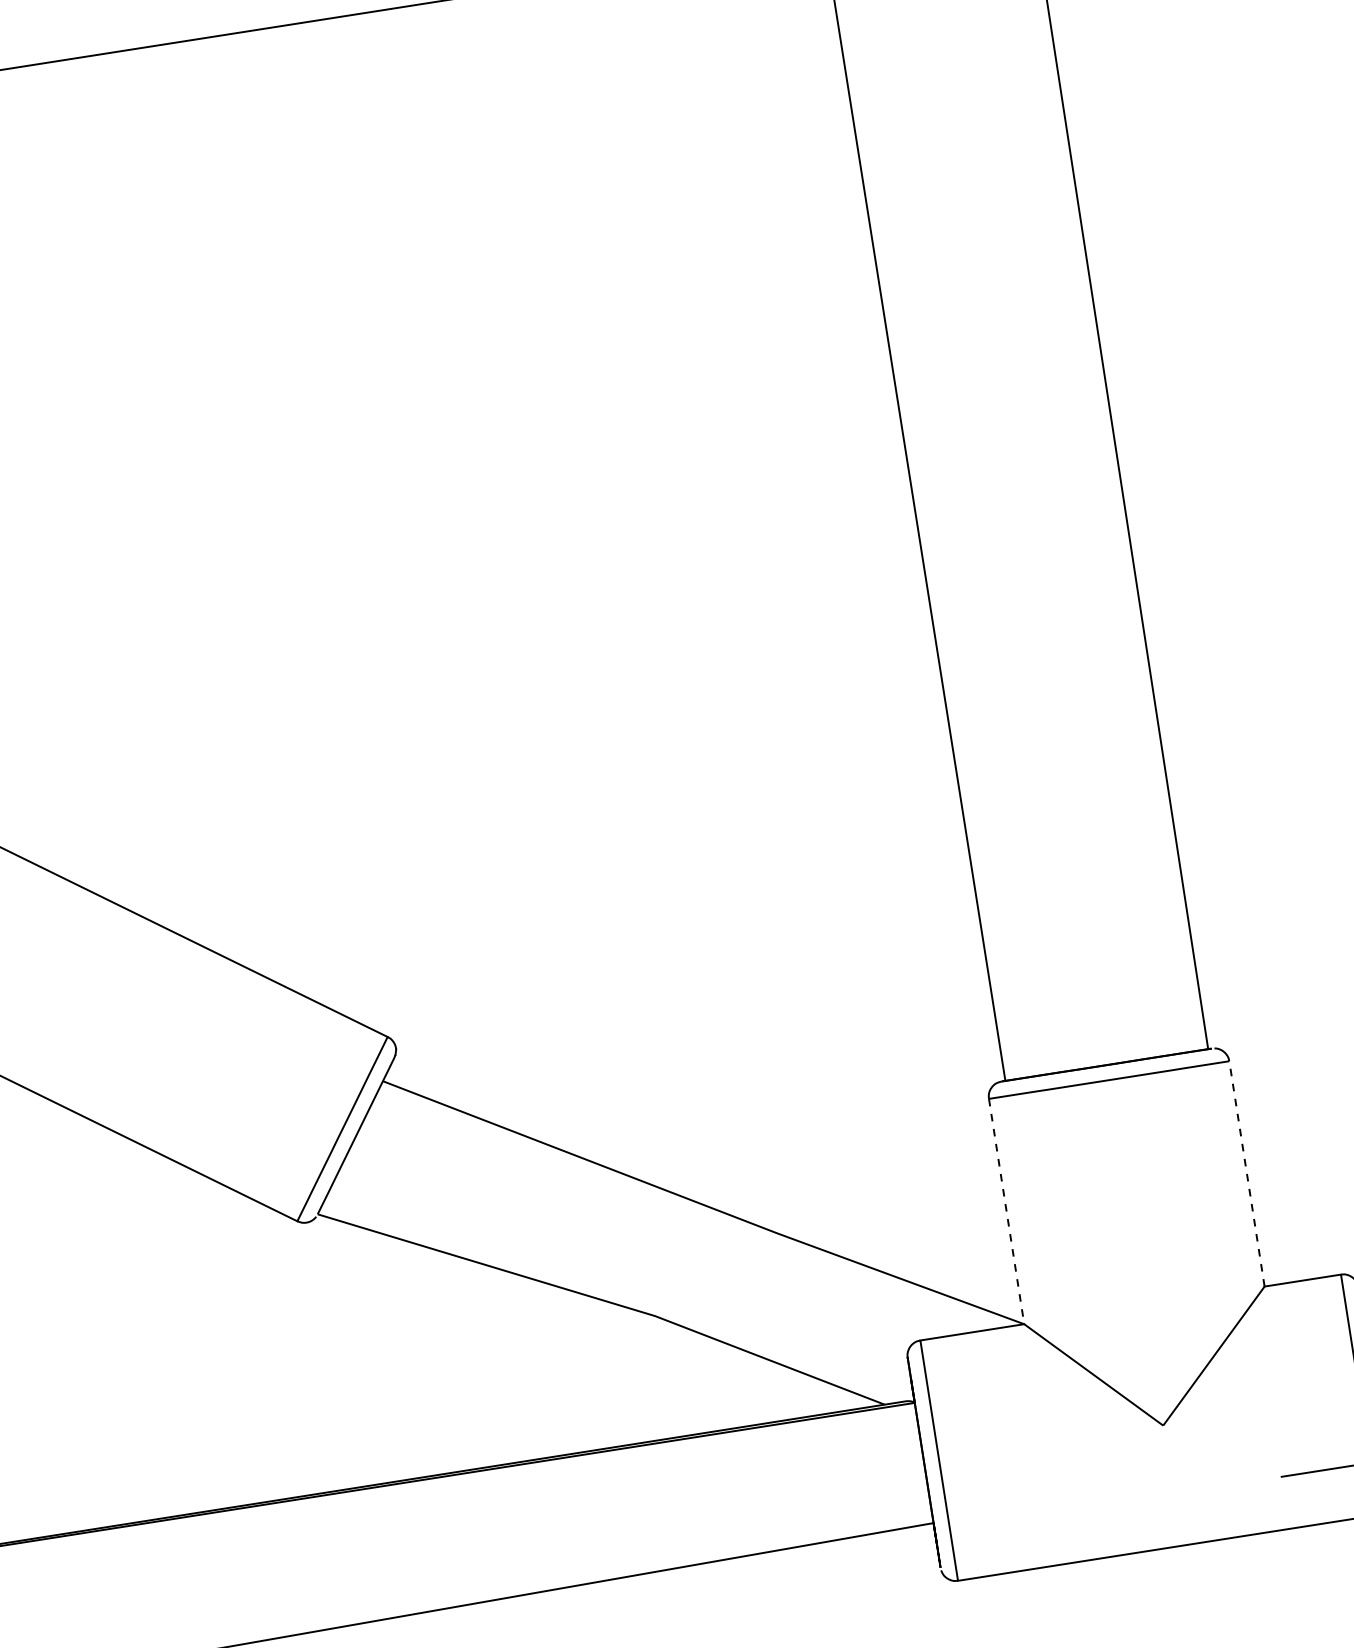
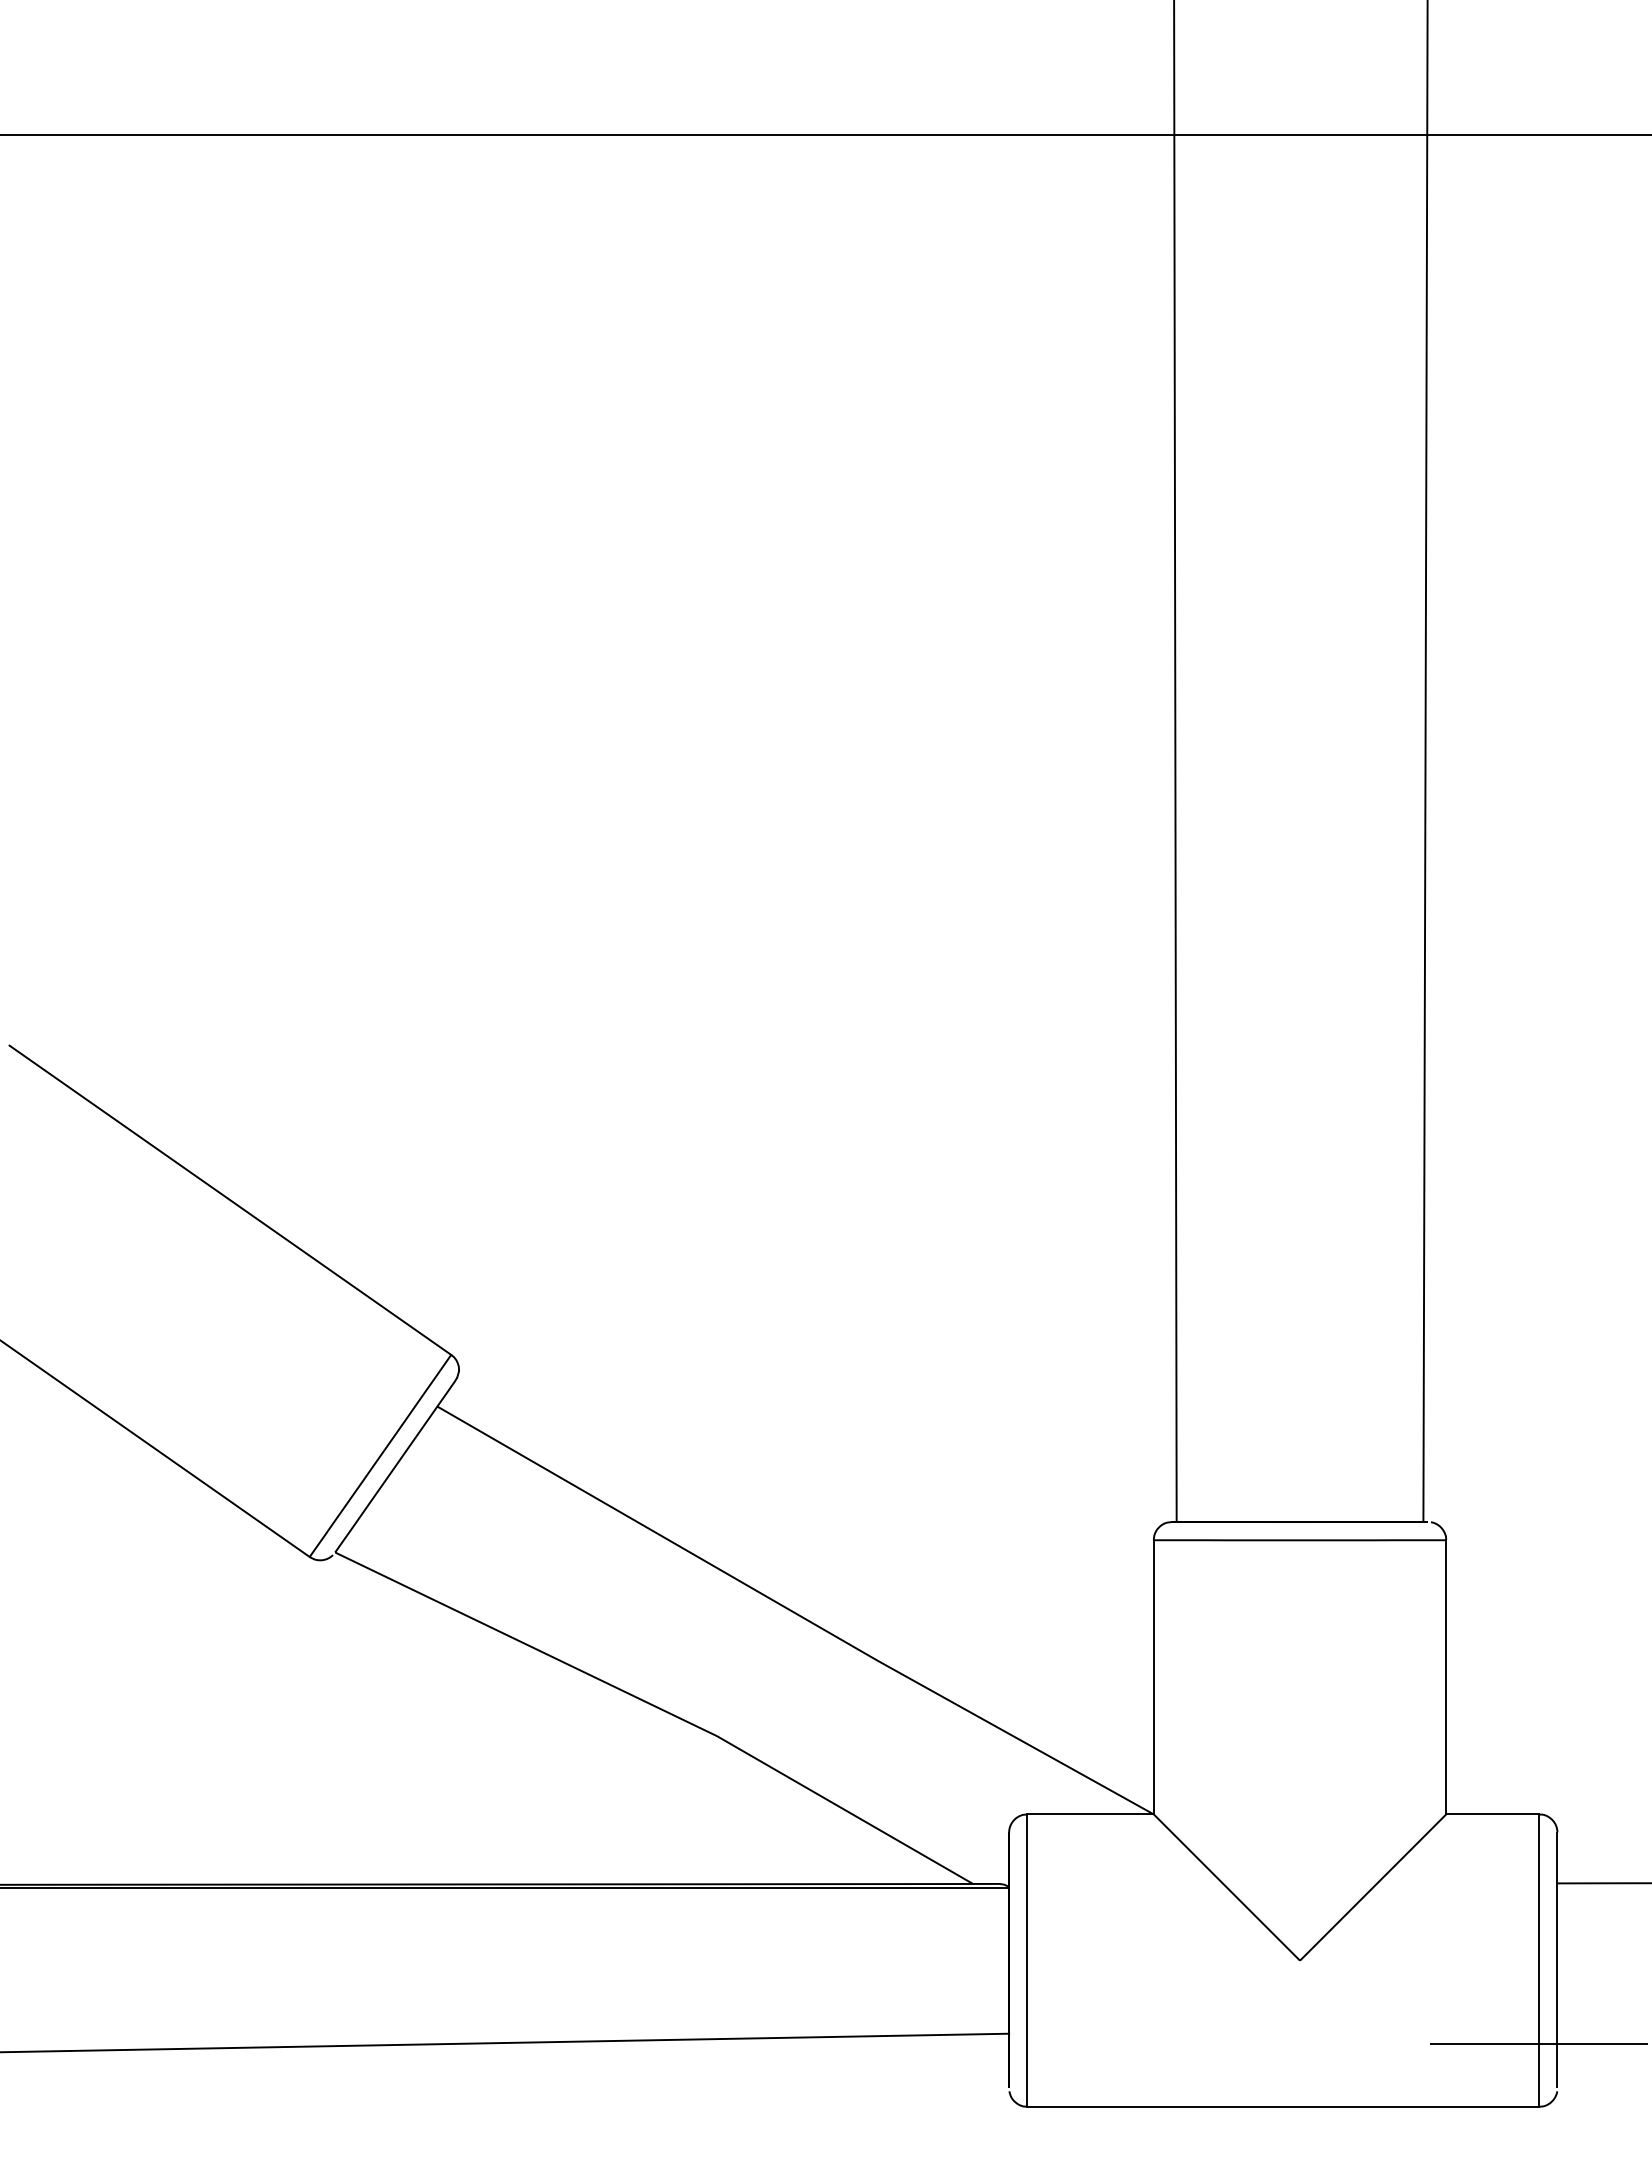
line: (1247, 1173) -> (1446, 1676), dashed -> solid
line: (1006, 1211) -> (1153, 1677), dashed -> solid

